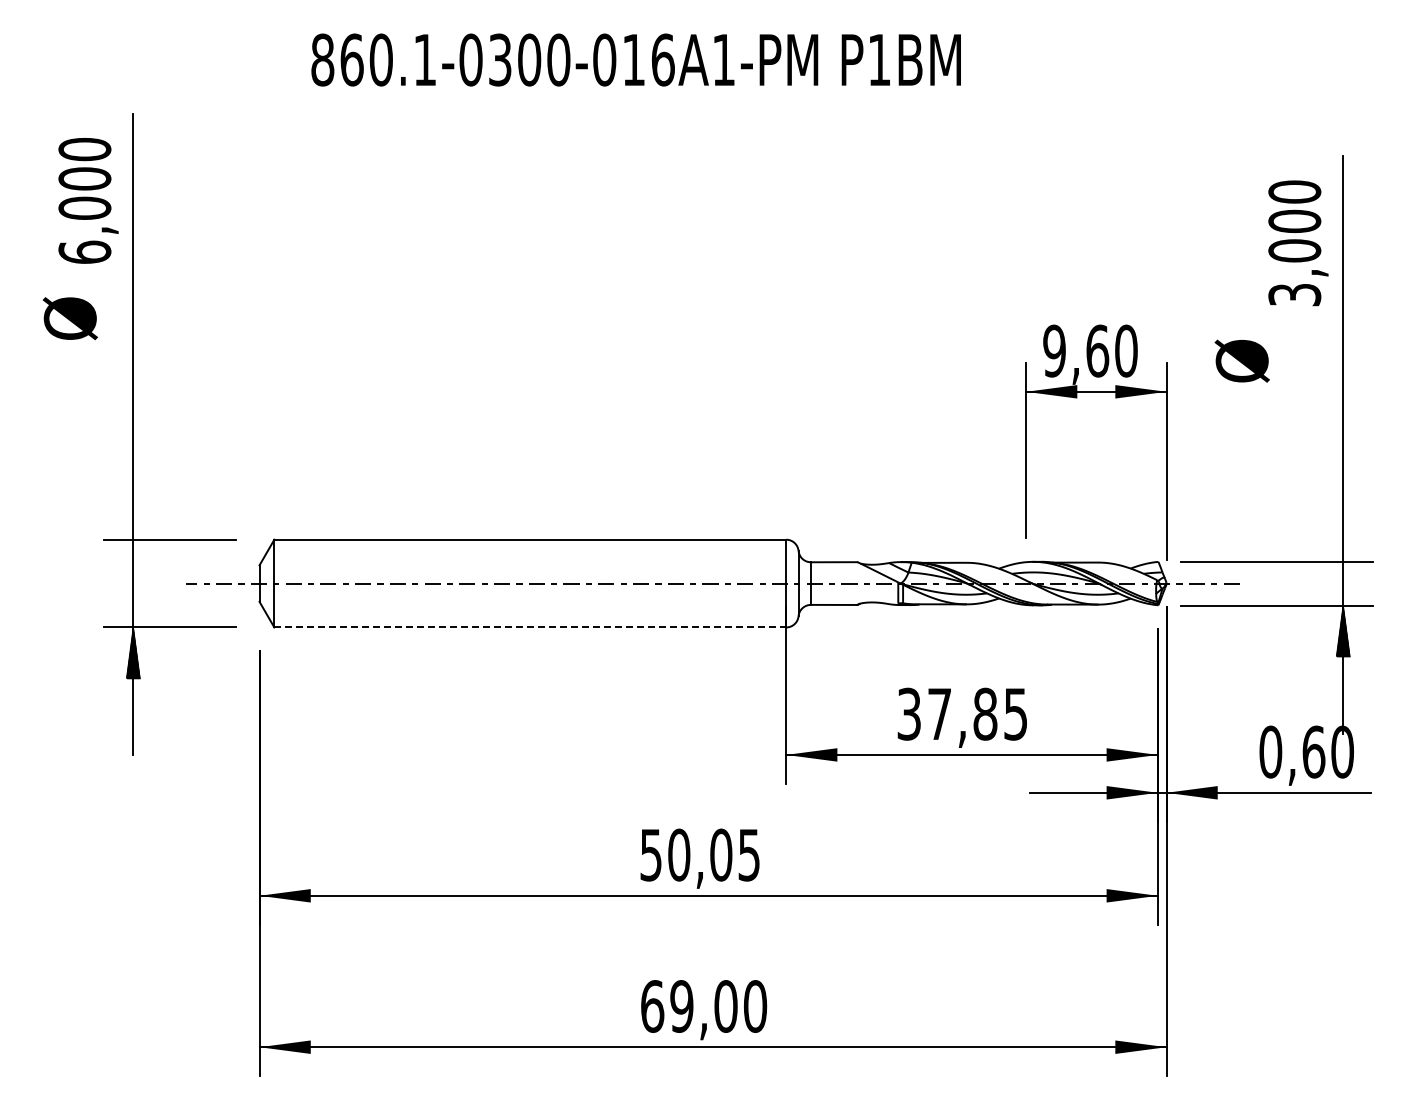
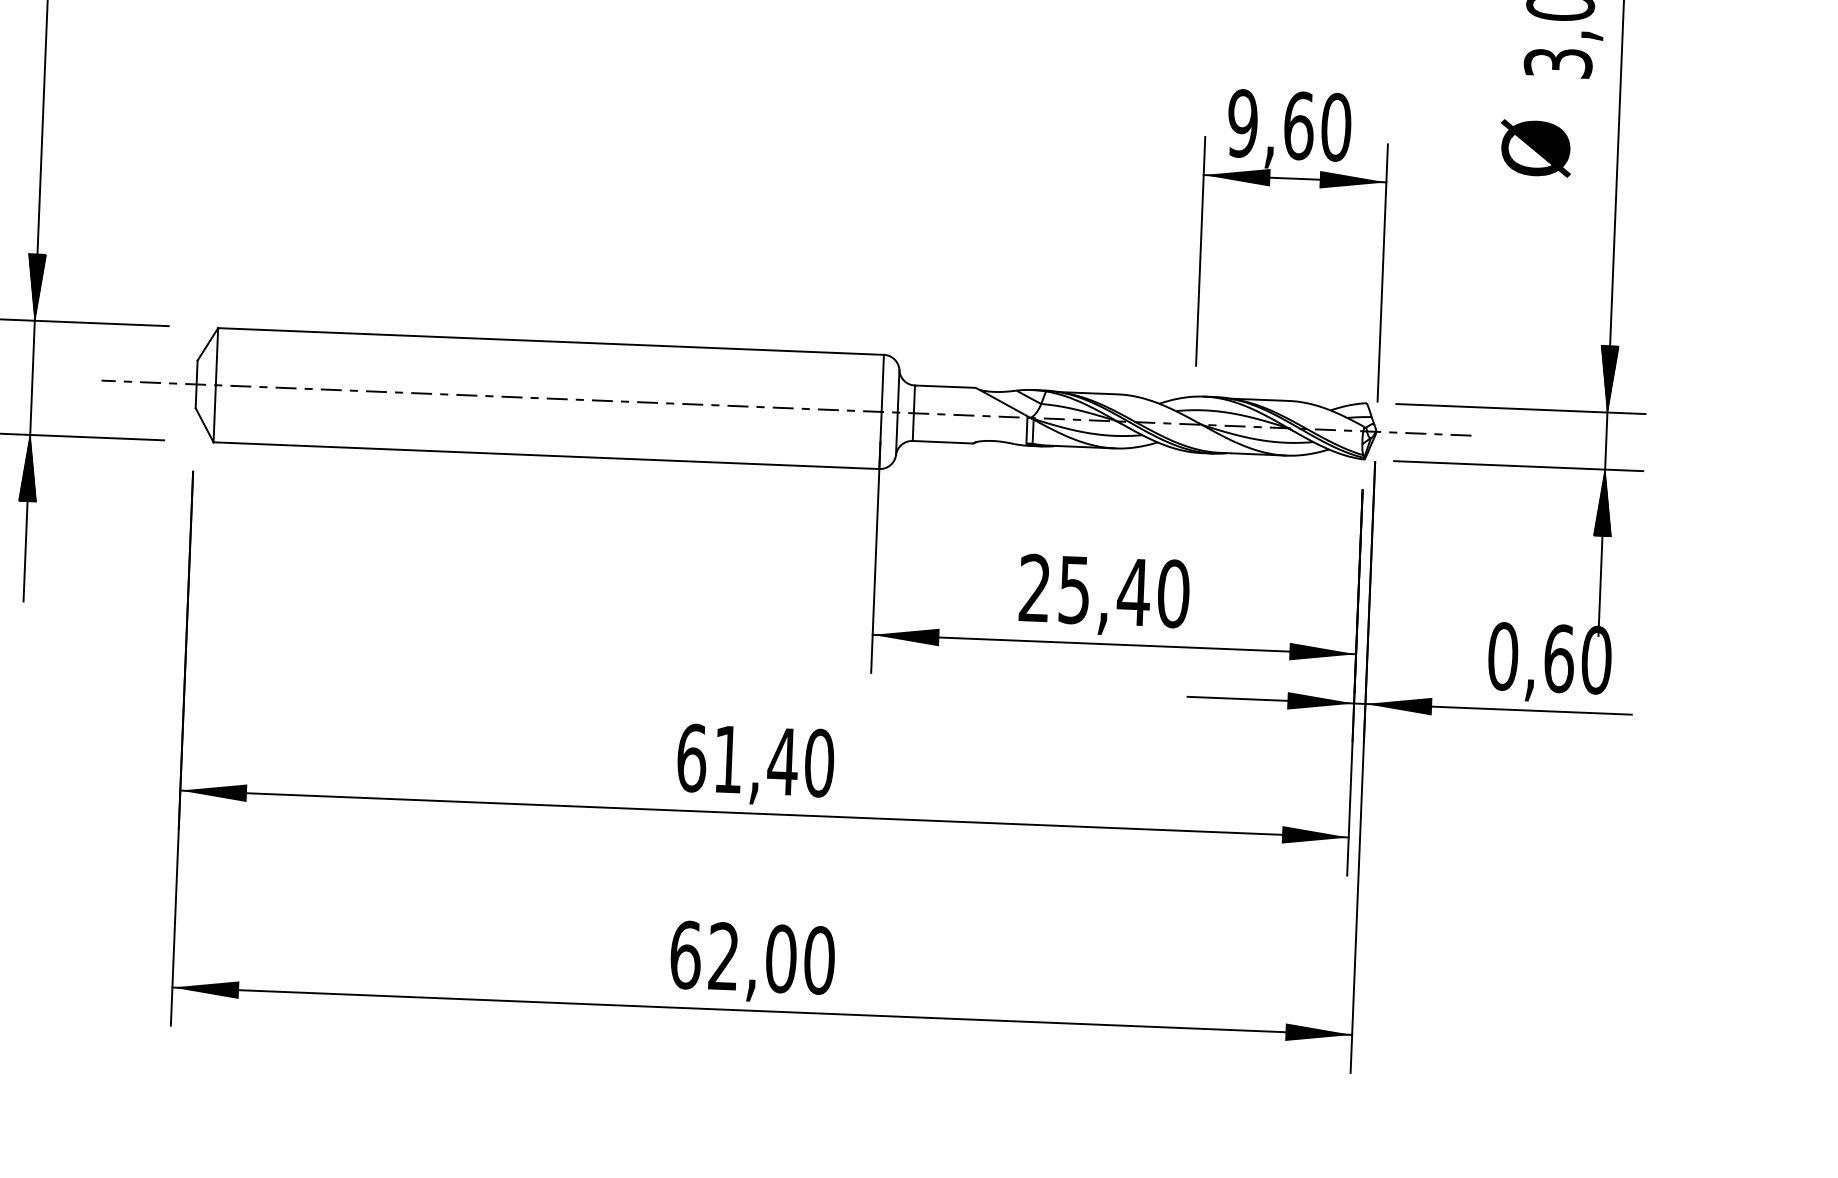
text: (1241, 360) -> (1534, 147), moved
hatch: (133, 513) -> (36, 286), added
hatch: (1343, 535) -> (1609, 378), added
line: (530, 627) -> (546, 455), dashed -> solid
text: (962, 713) -> (1104, 590), 37,85 -> 25,40
text: (700, 854) -> (756, 759), 50,05 -> 61,40
text: (681, 1006) -> (723, 956), 69,00 -> 62,00

